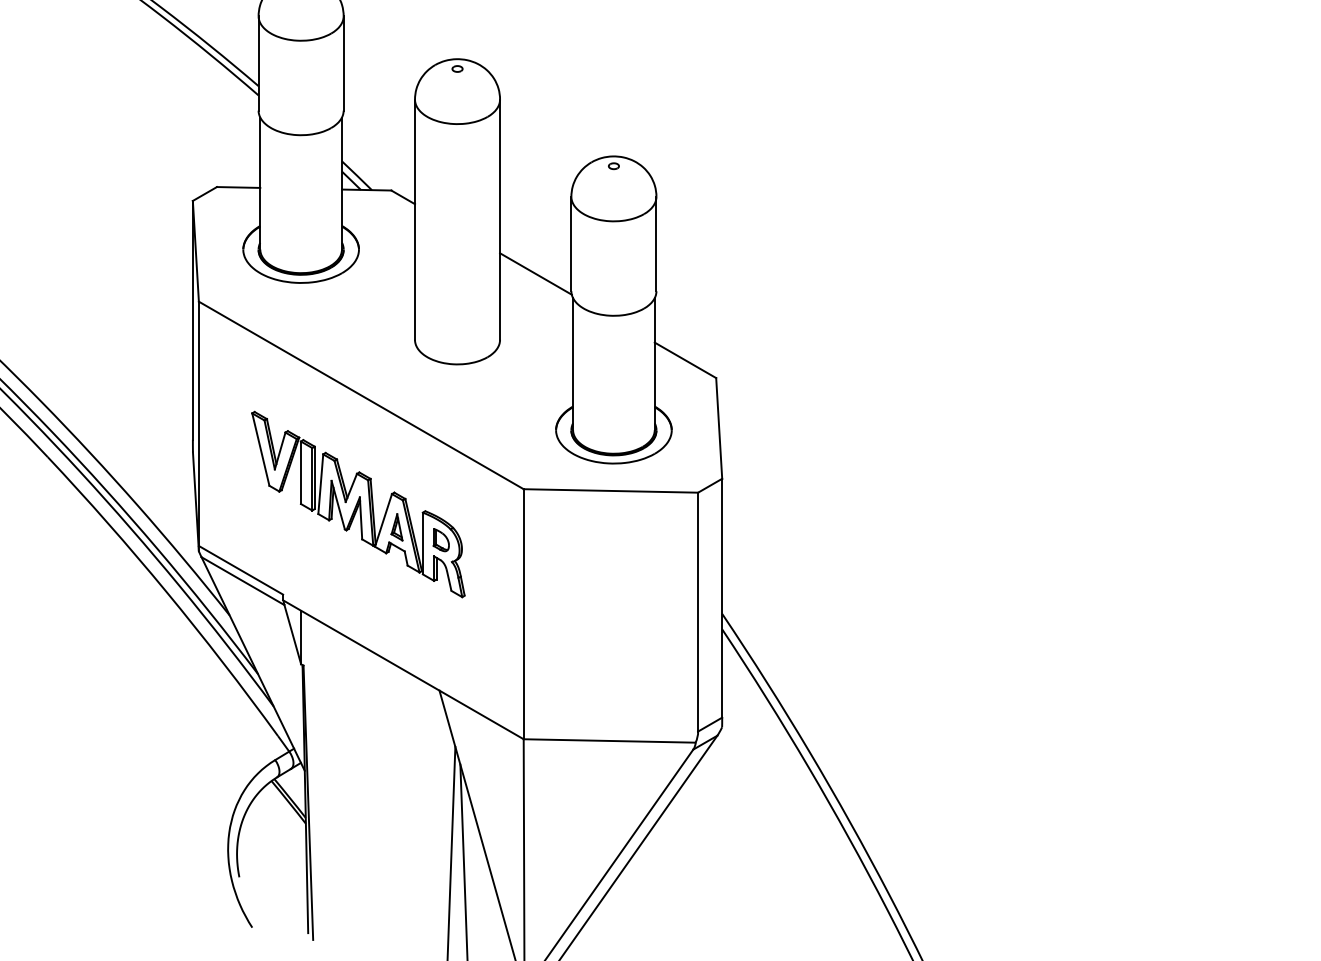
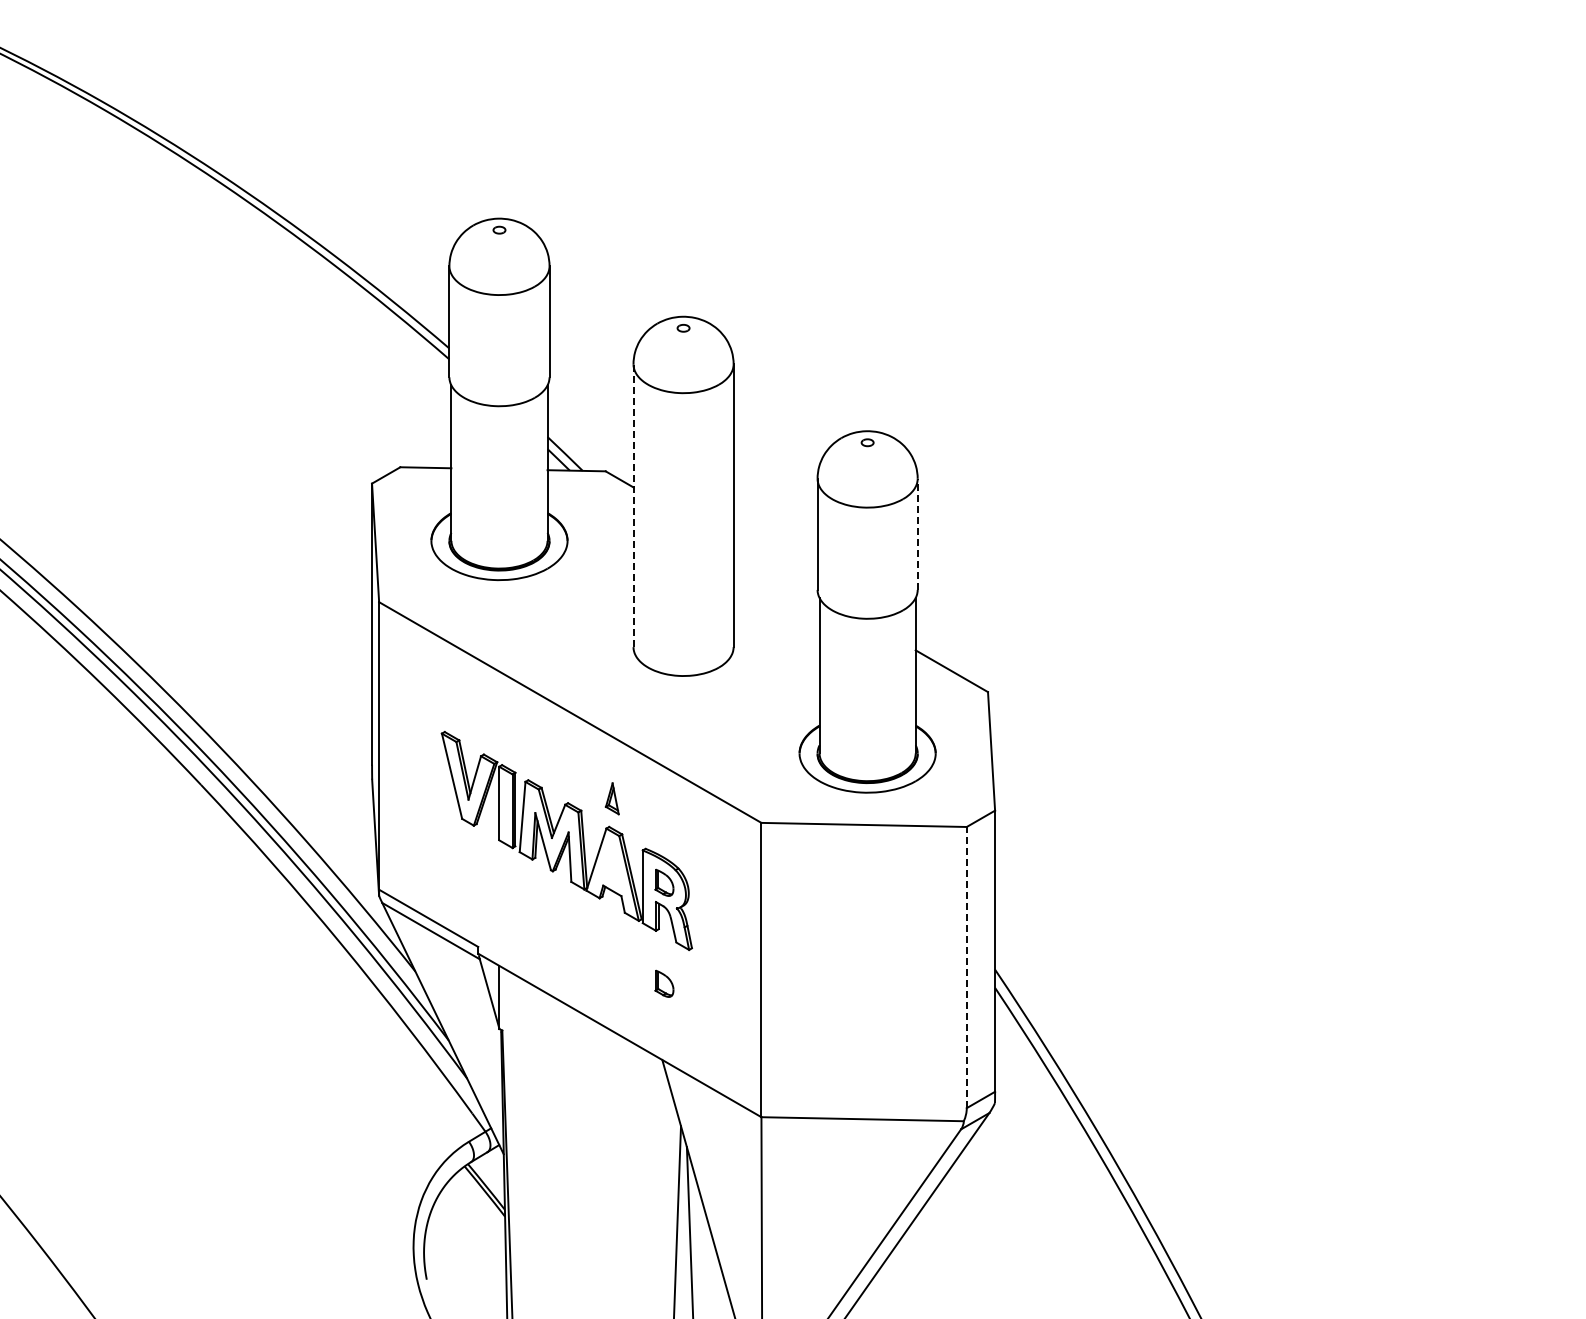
line: (414, 219) -> (633, 505), solid -> dashed
line: (656, 244) -> (917, 534), solid -> dashed
line: (535, 273) -> (775, 569), removed
part: (396, 527) -> (611, 798), moved
line: (697, 612) -> (966, 967), solid -> dashed
part: (441, 625) -> (664, 983), added

